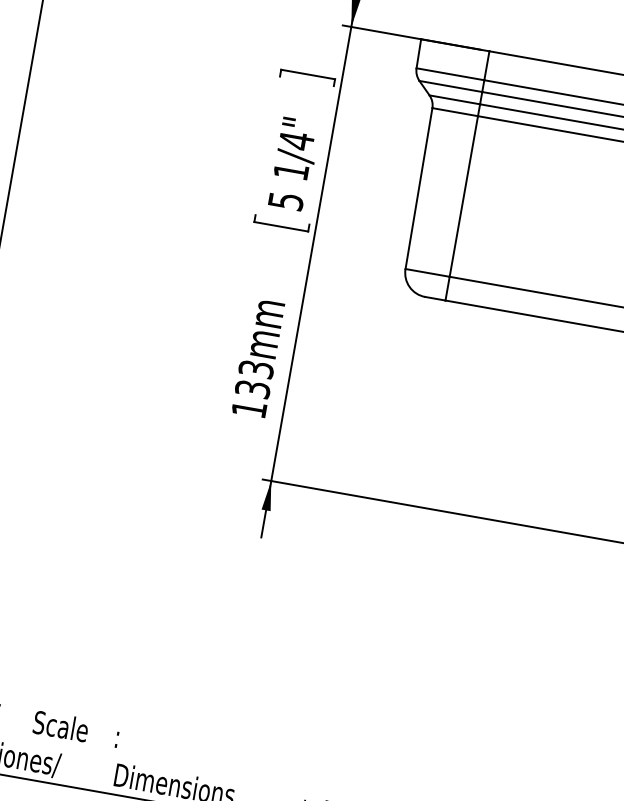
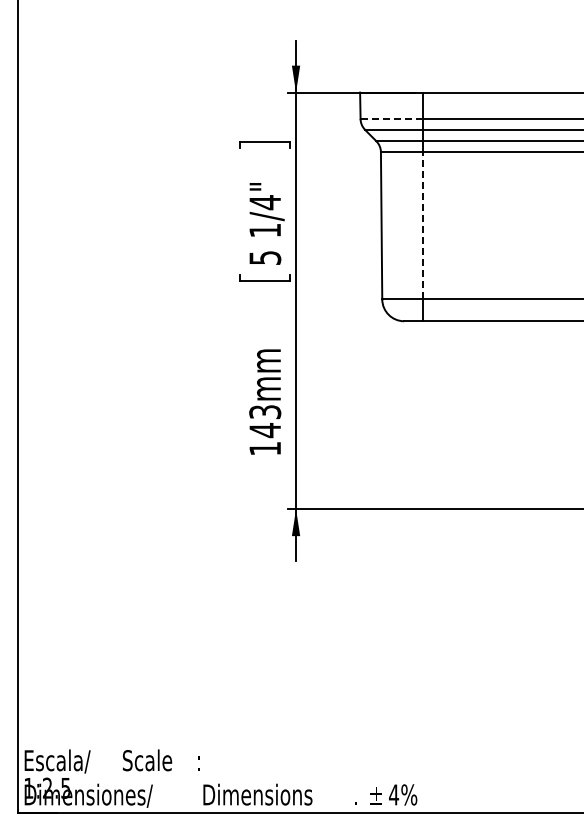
line: (451, 74) -> (392, 119), solid -> dashed
line: (463, 196) -> (422, 225), solid -> dashed
text: (253, 389) -> (265, 430), 133mm -> 143mm

